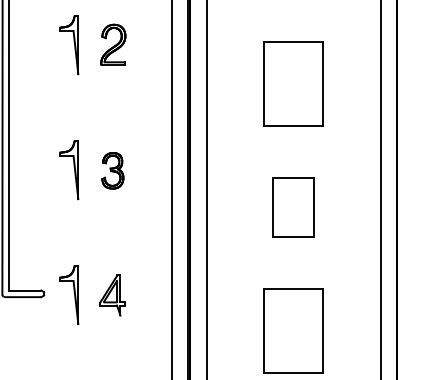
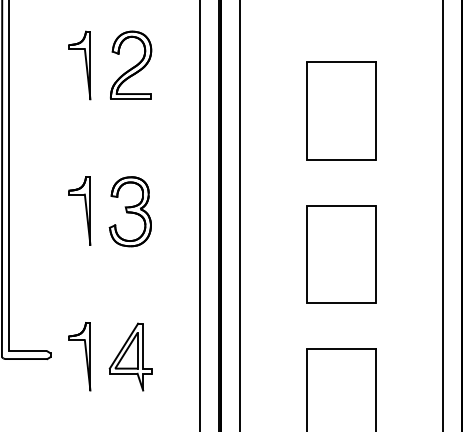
part: (113, 44) -> (131, 64), size x1.43
part: (112, 170) -> (130, 211), size x1.67
part: (293, 207) -> (341, 254), size x1.43
part: (112, 295) -> (130, 357), size x1.43

